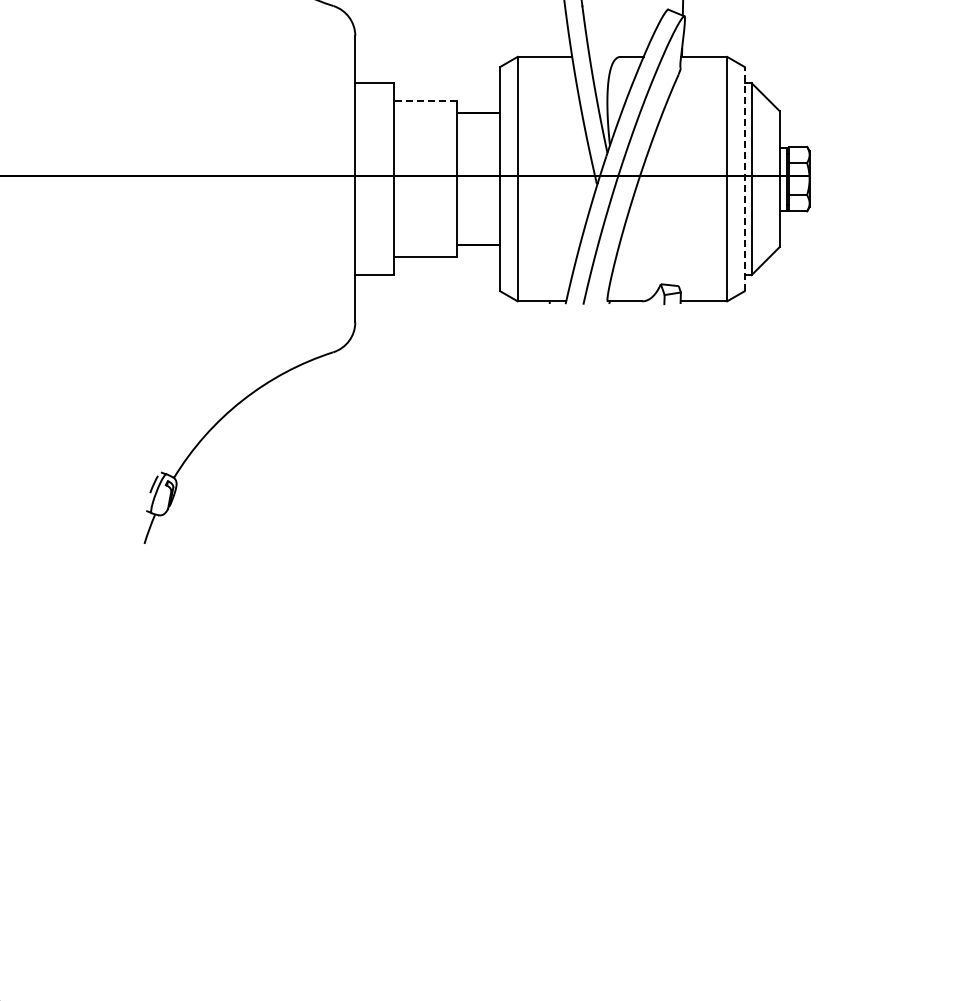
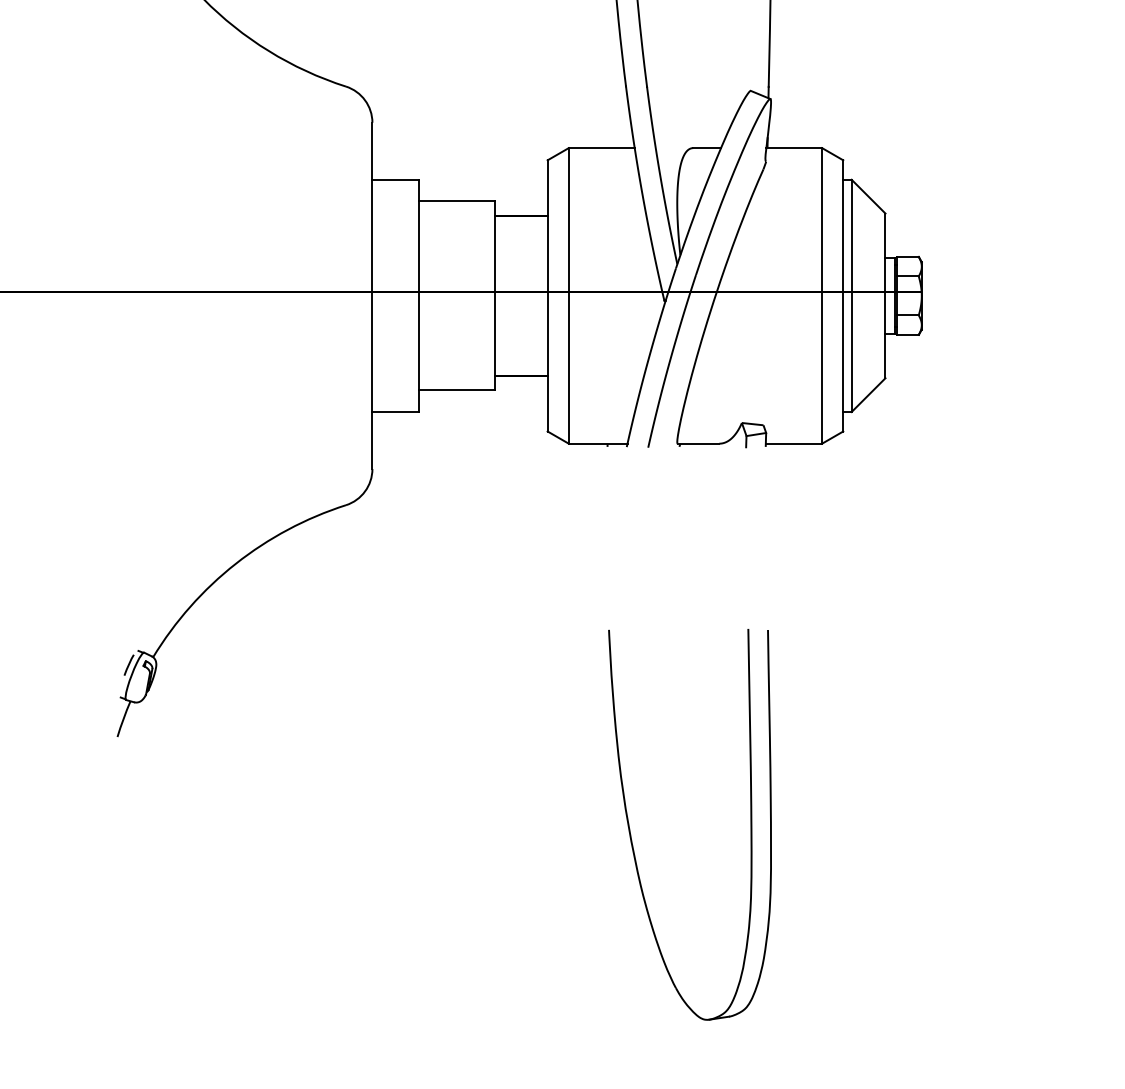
line: (424, 100) -> (456, 200), dashed -> solid
line: (744, 178) -> (843, 295), dashed -> solid
part: (569, 623) -> (631, 833), added

